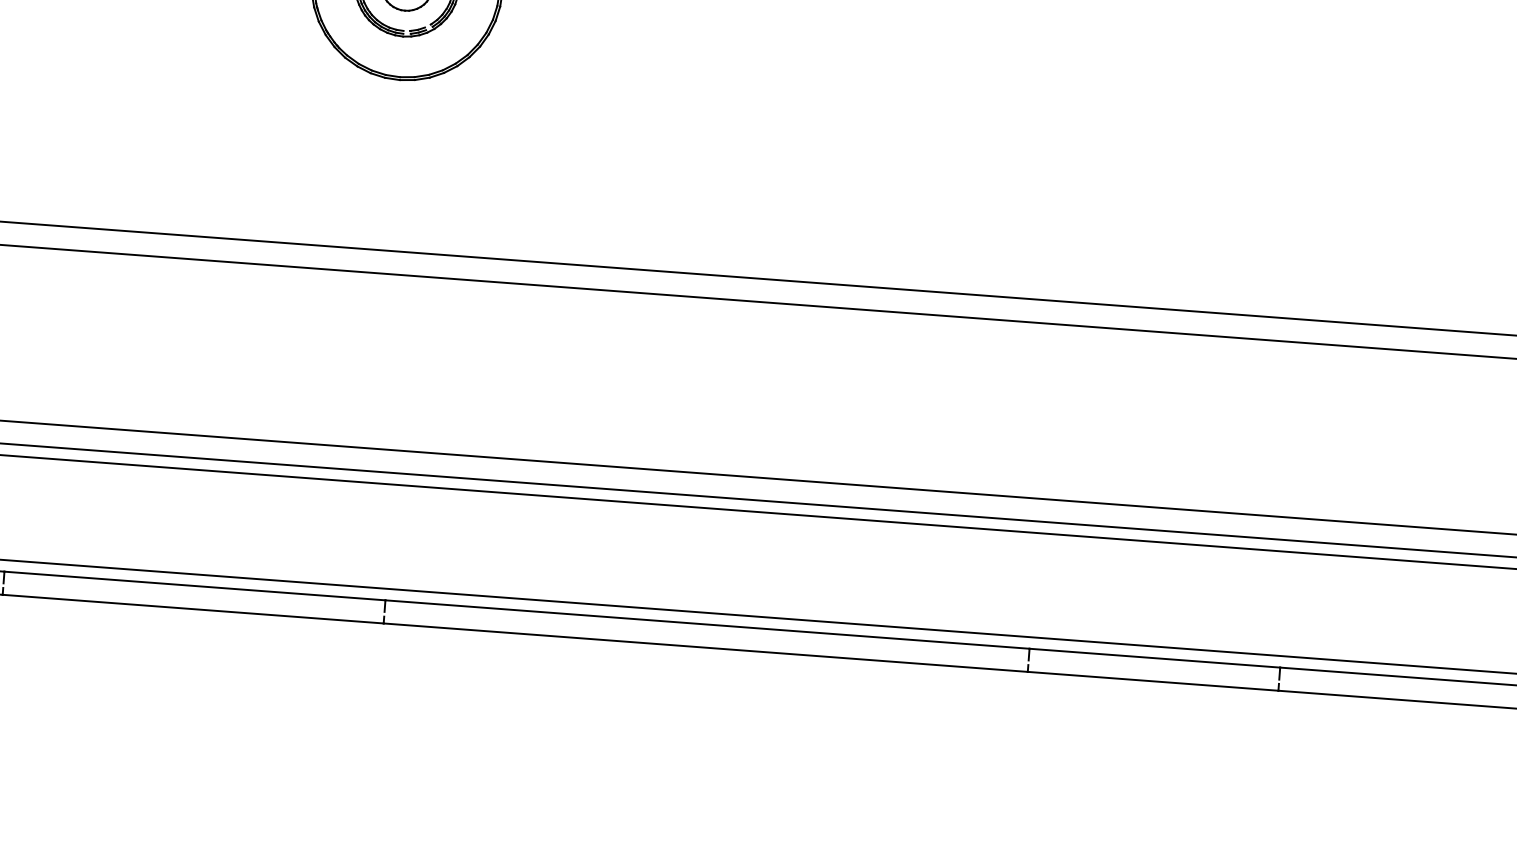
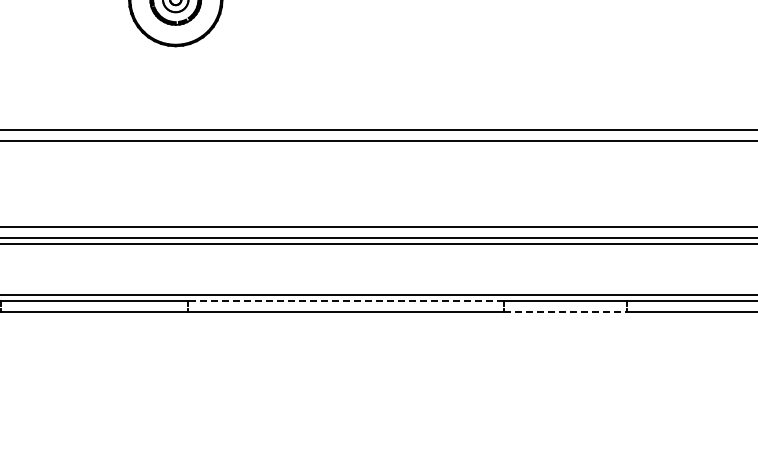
line: (706, 624) -> (345, 300), solid -> dashed
line: (1153, 680) -> (565, 311), solid -> dashed

